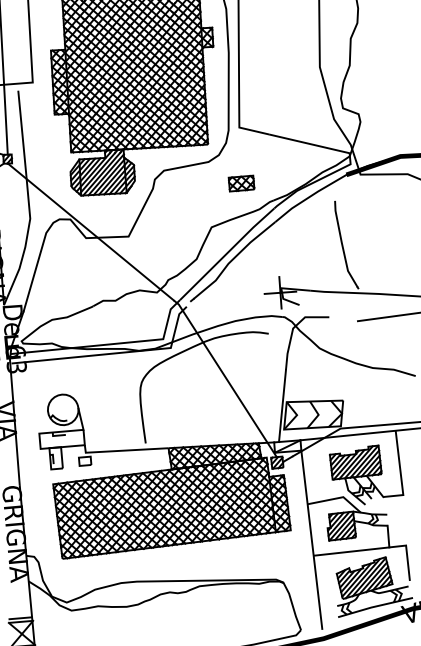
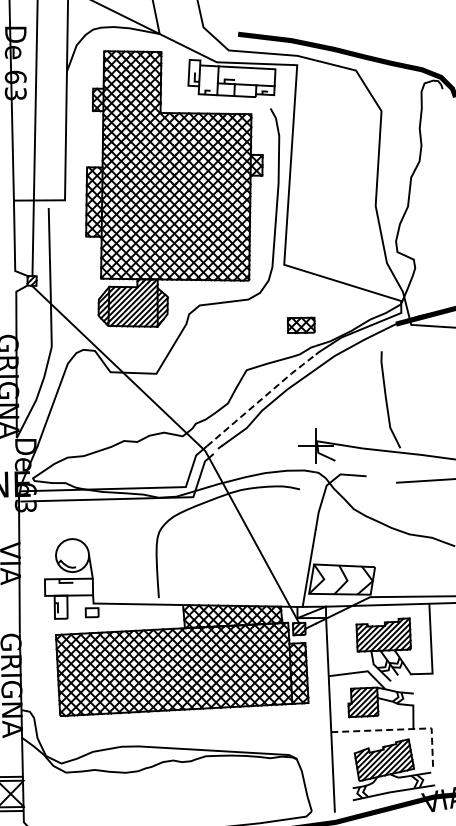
part: (241, 183) -> (301, 325), moved
line: (227, 253) -> (261, 399), solid -> dashed
line: (377, 548) -> (400, 729), solid -> dashed

